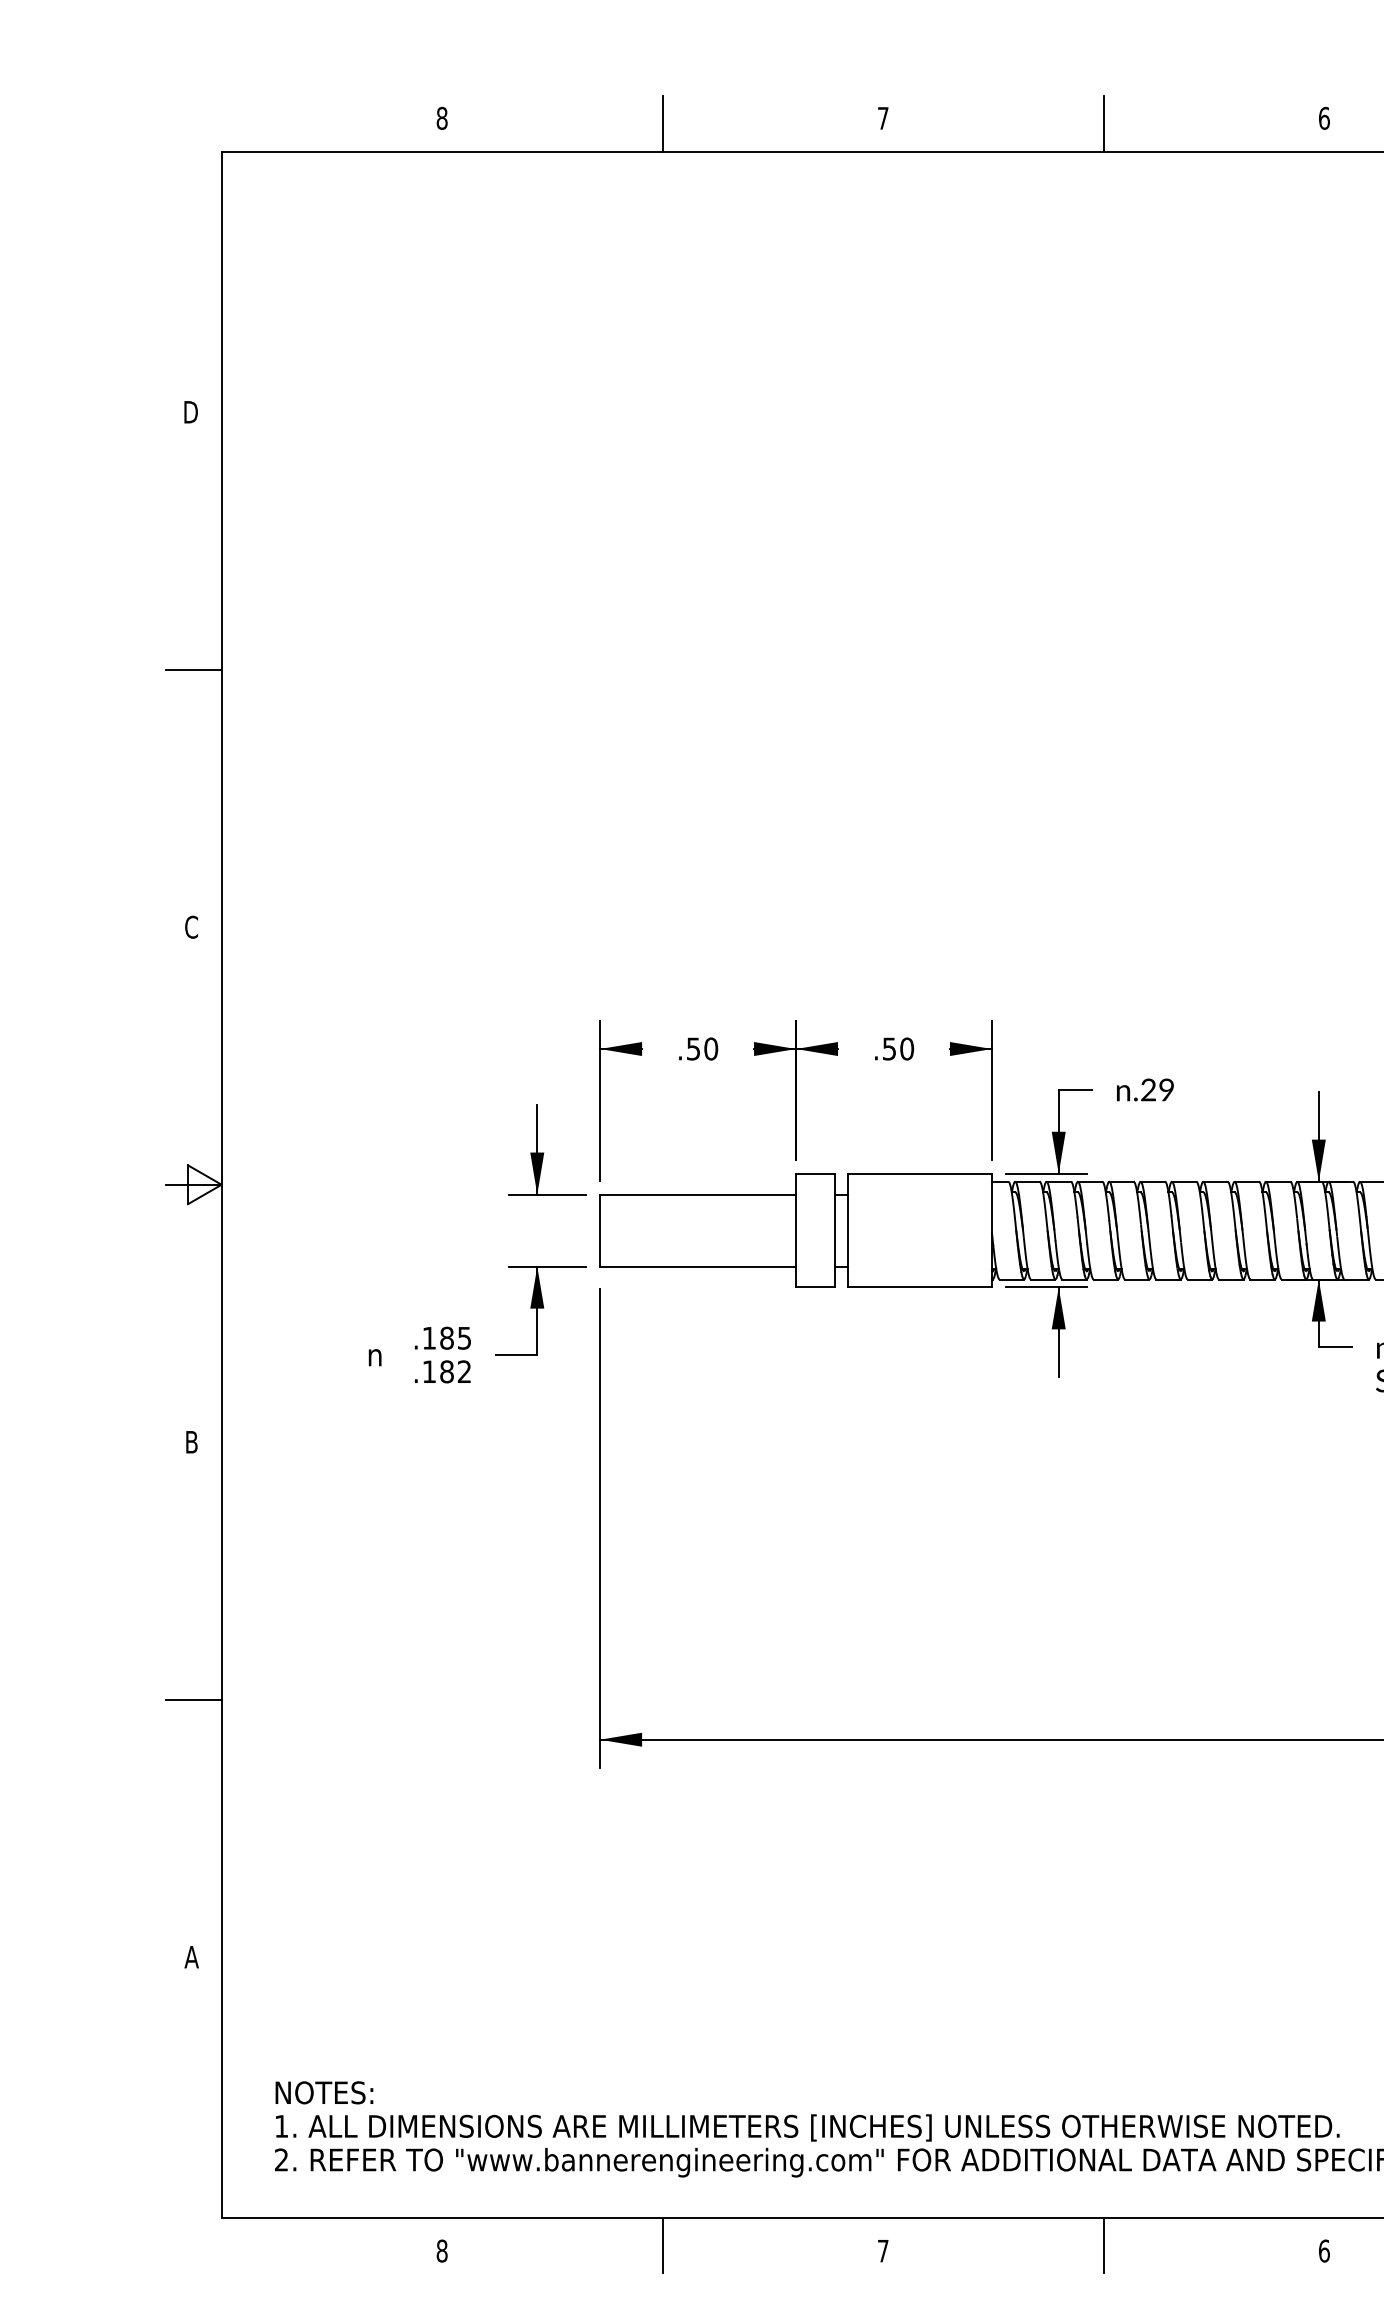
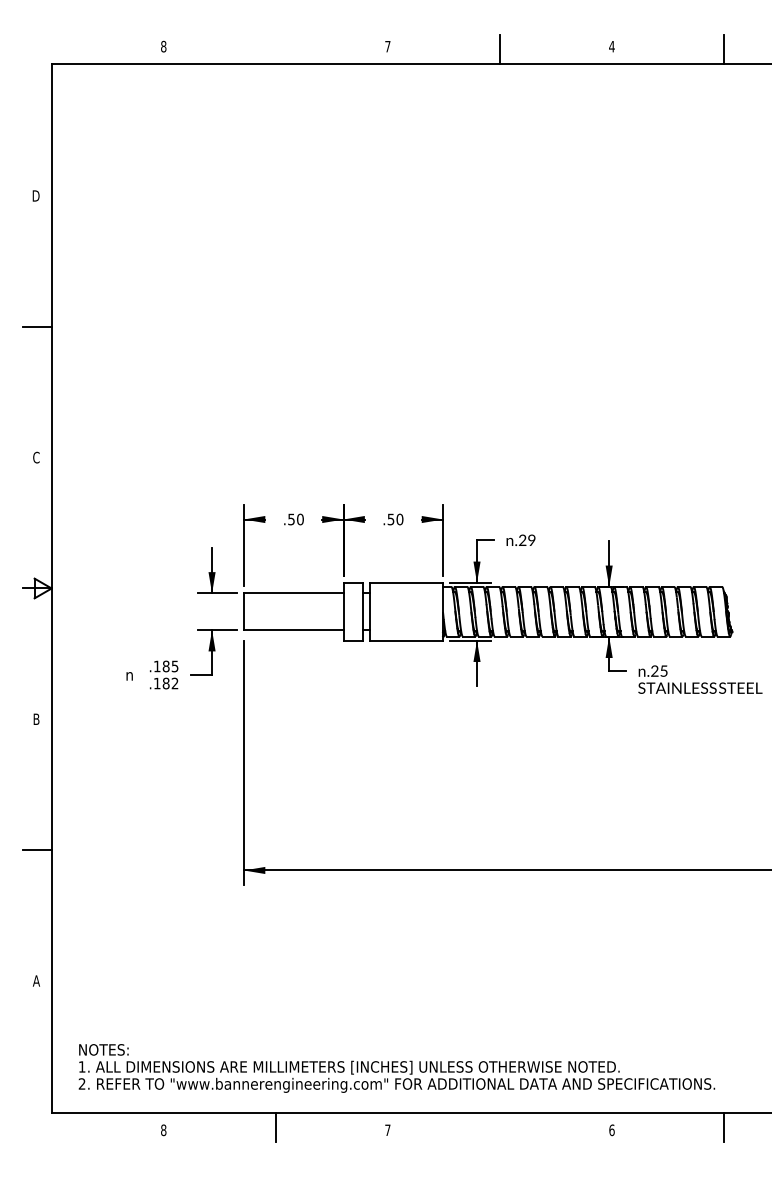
text: (1323, 118) -> (611, 46), 6 -> 4
line: (662, 123) -> (275, 49), removed
line: (1102, 2245) -> (499, 1127), removed

